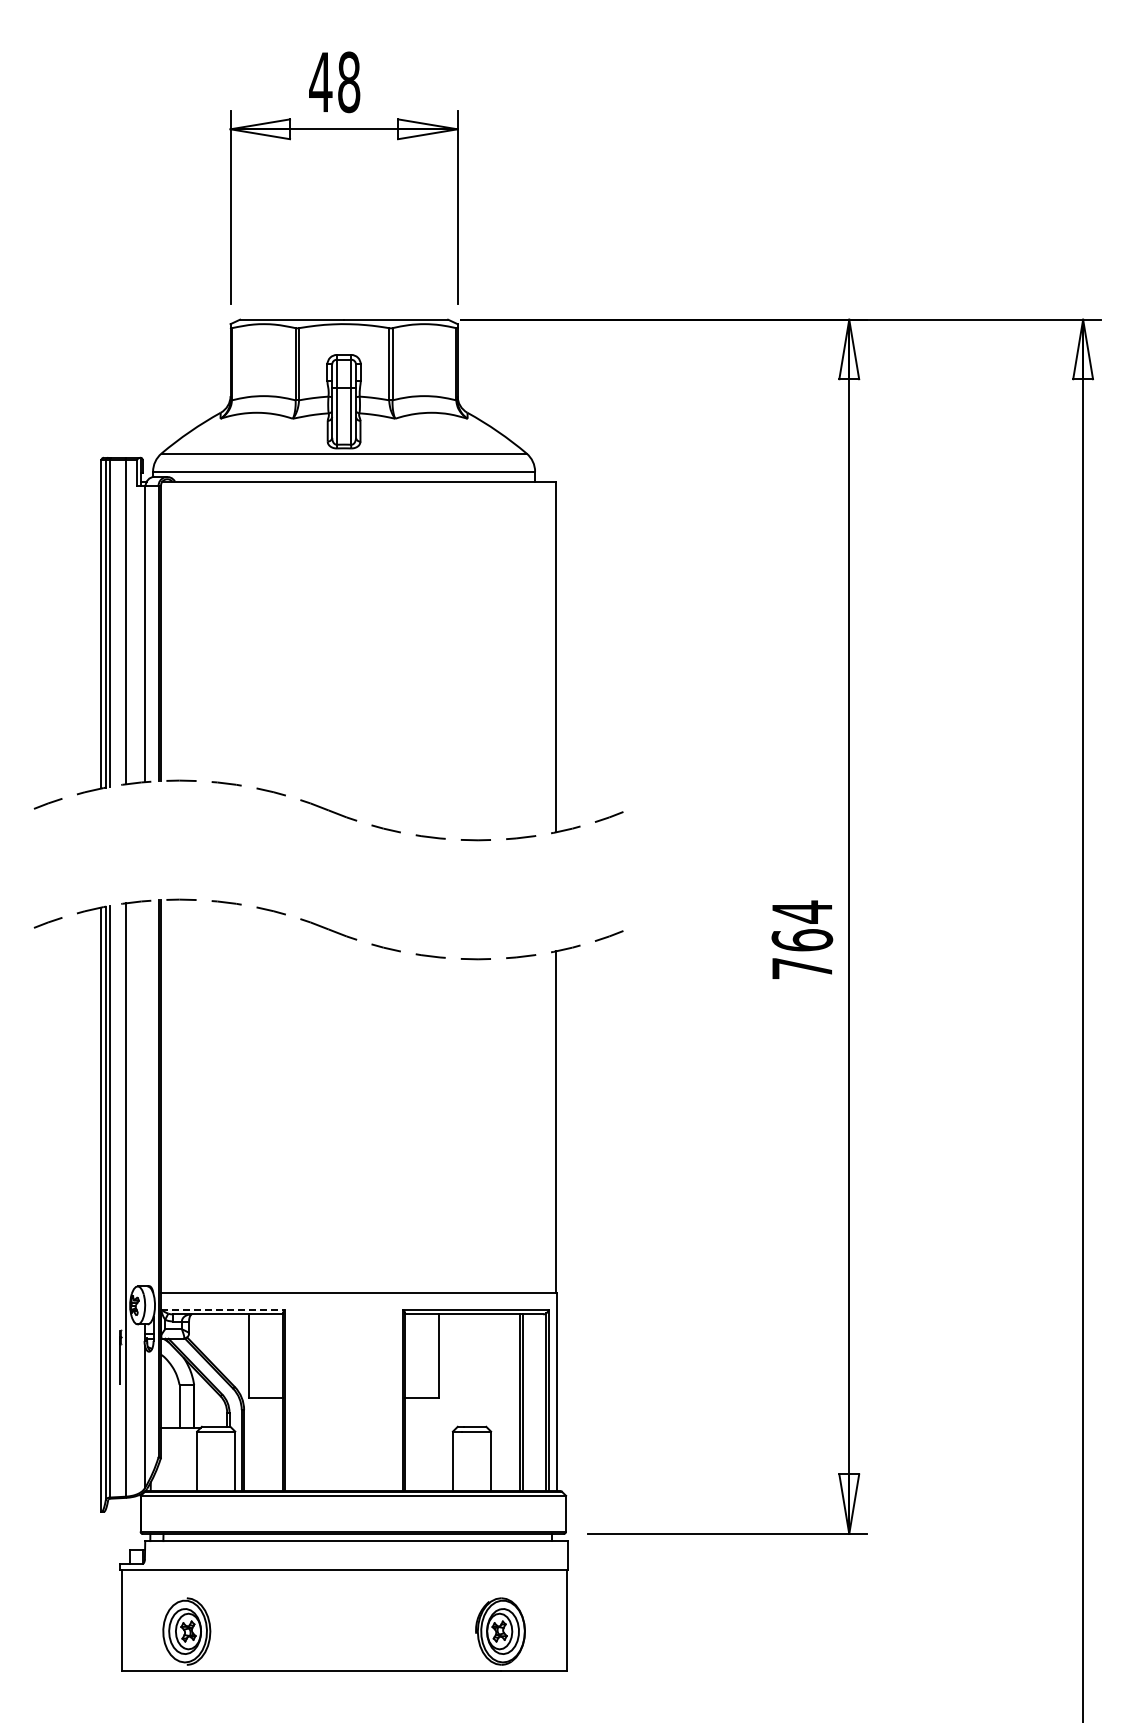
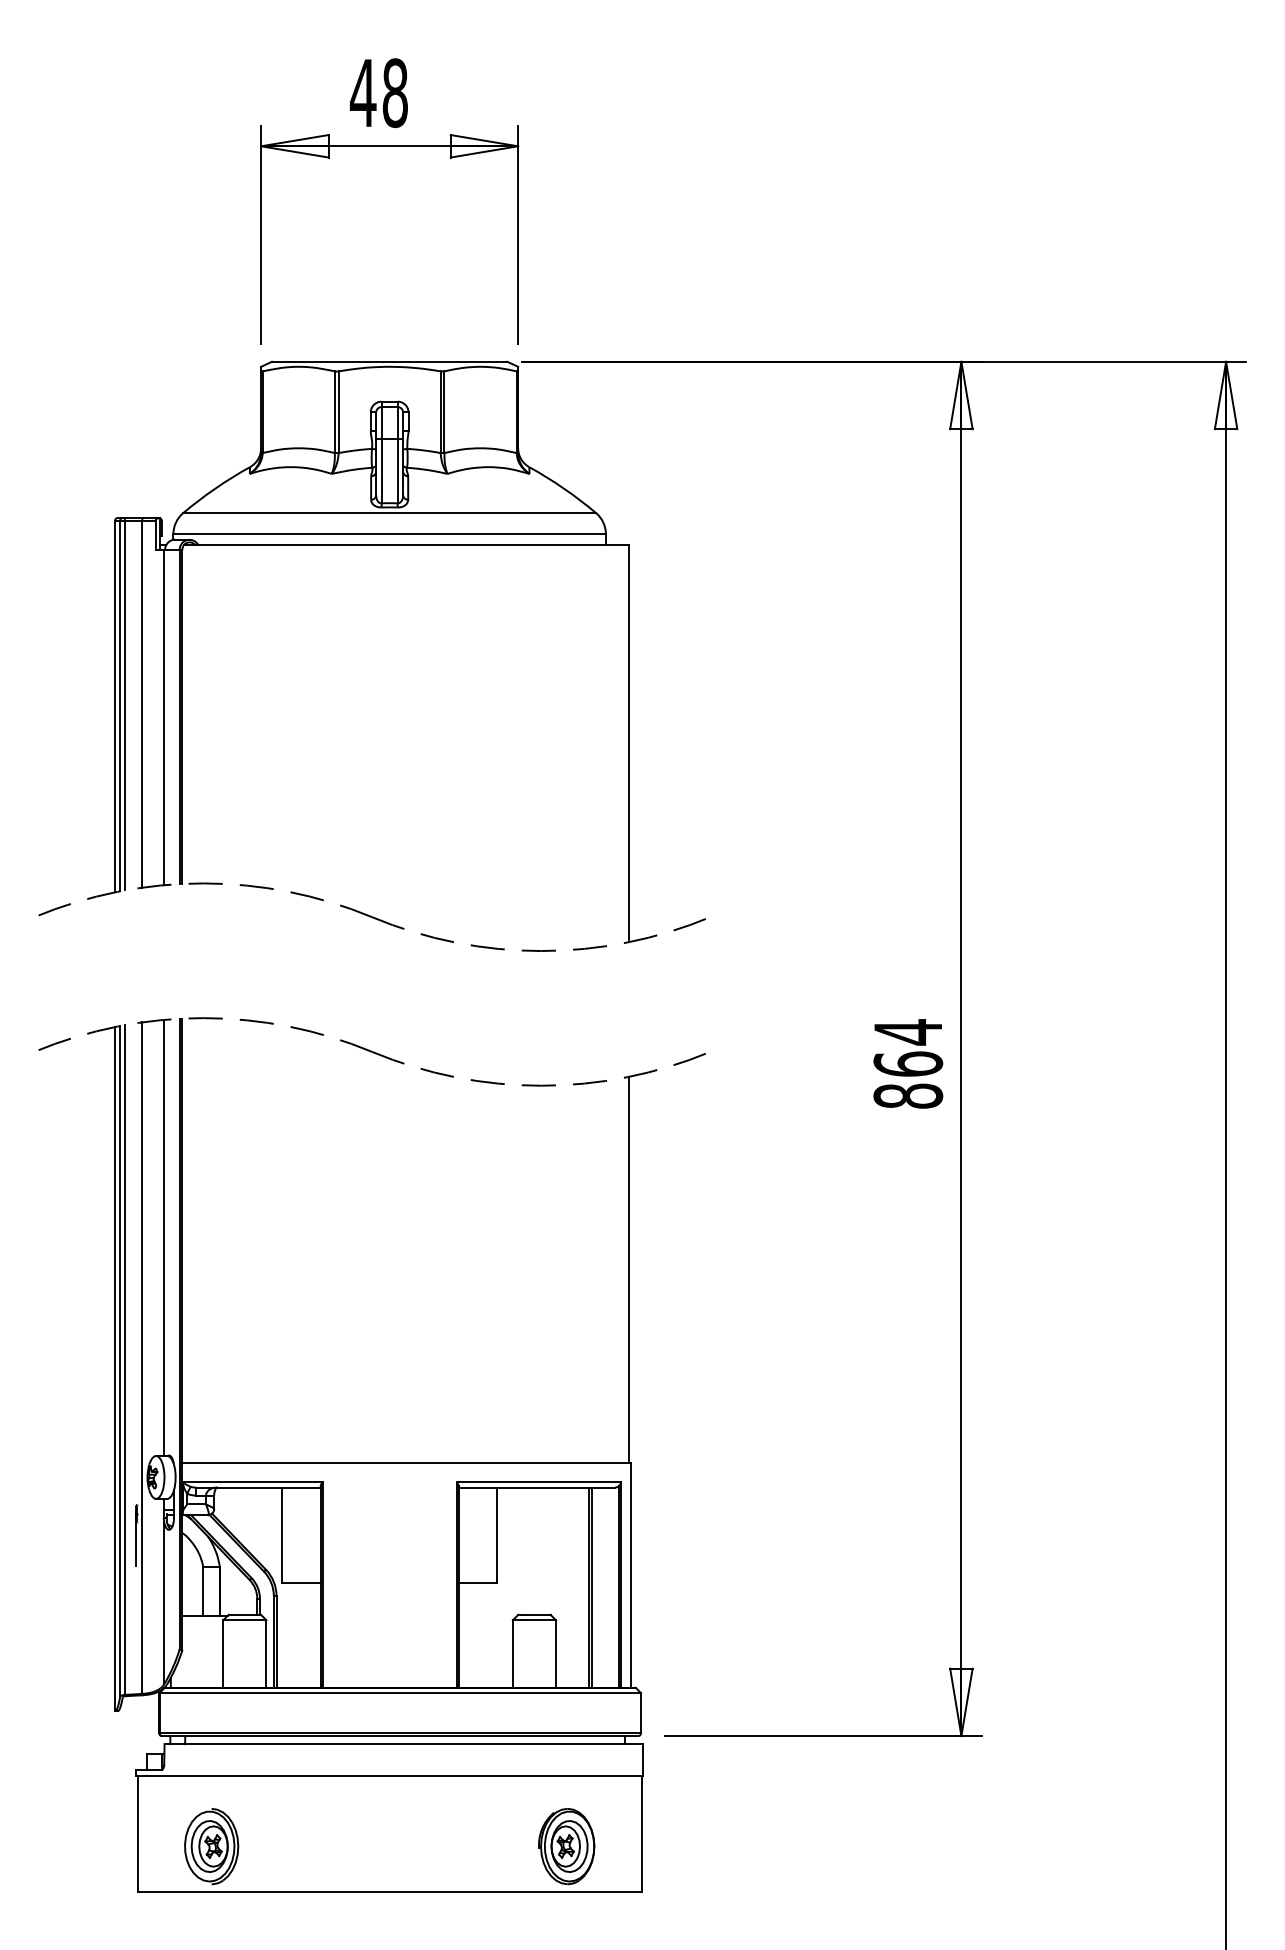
text: (802, 968) -> (908, 1096), 764 -> 864
line: (145, 1093) -> (164, 1237), added
line: (222, 1309) -> (252, 1482), dashed -> solid

